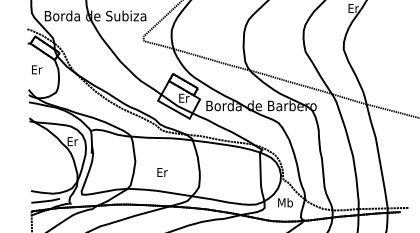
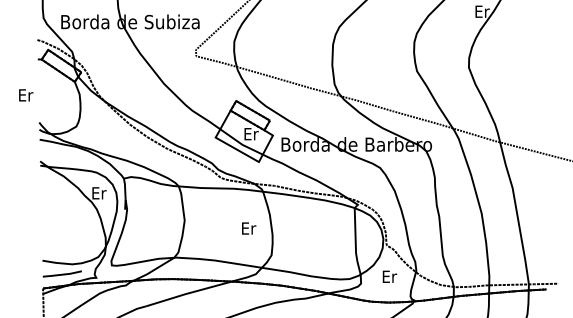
text: (37, 69) -> (26, 94), moved
text: (162, 172) -> (248, 228), moved
text: (285, 202) -> (389, 276), Mb -> Er

